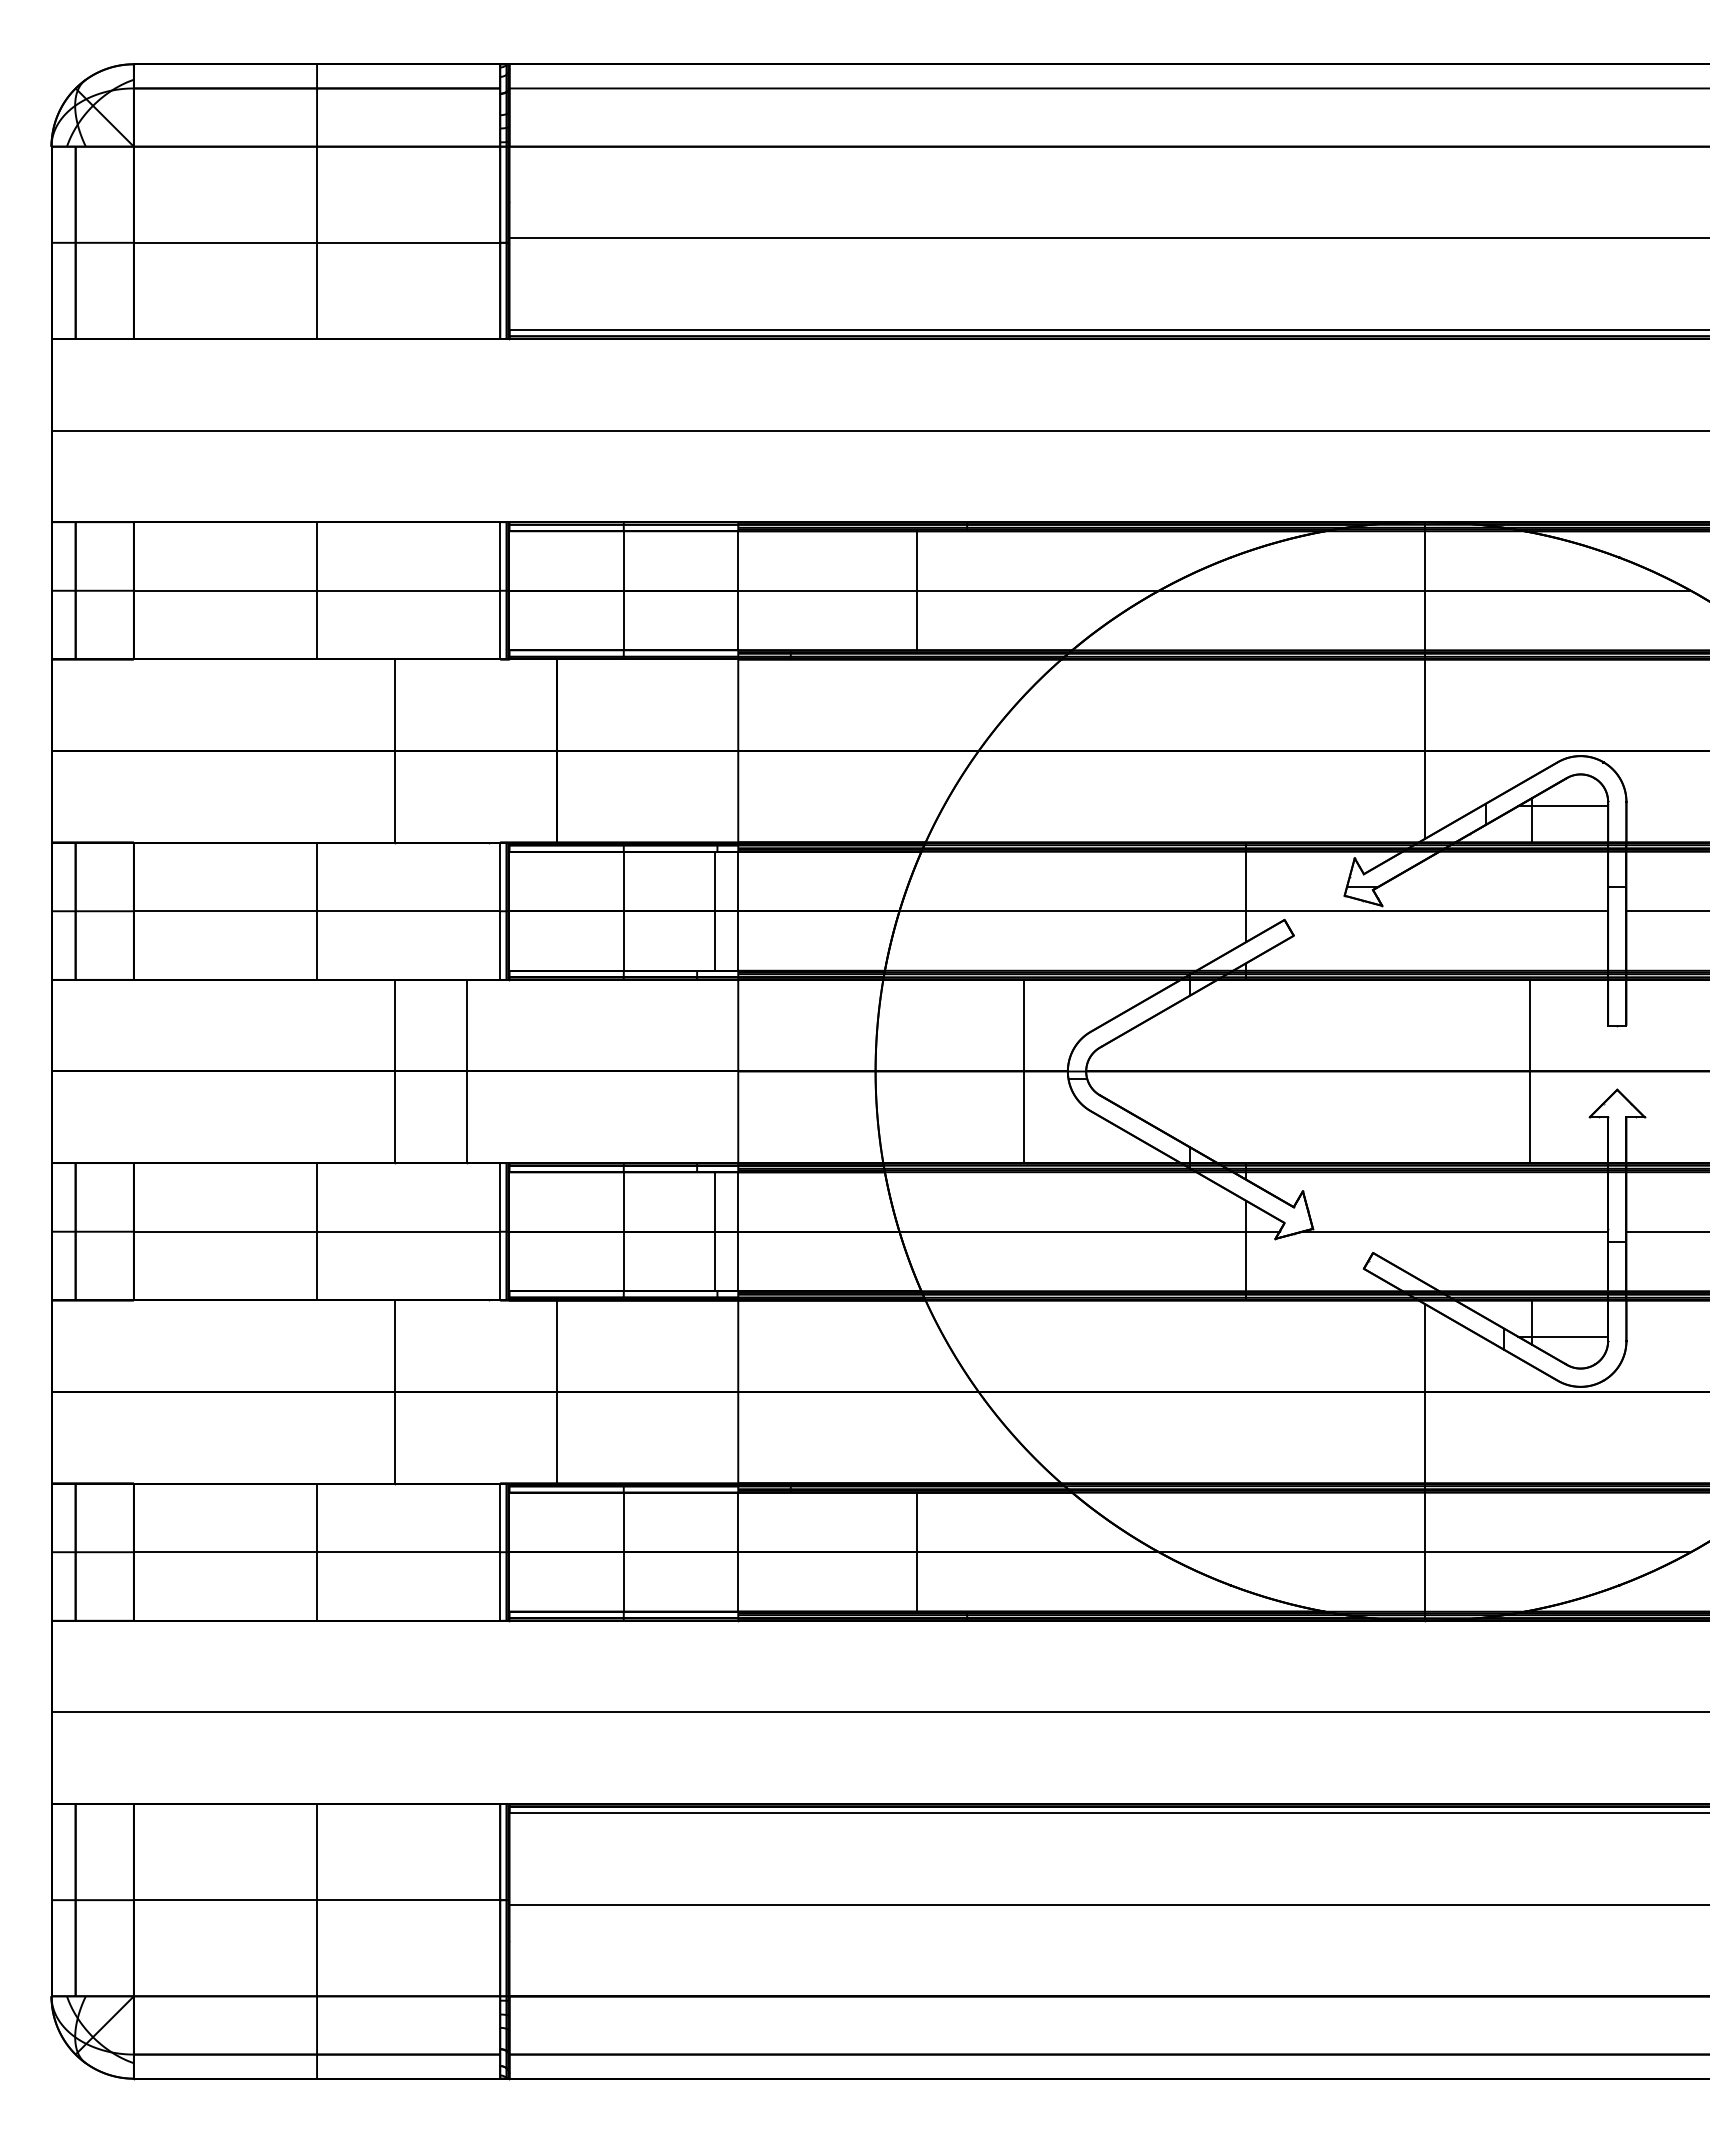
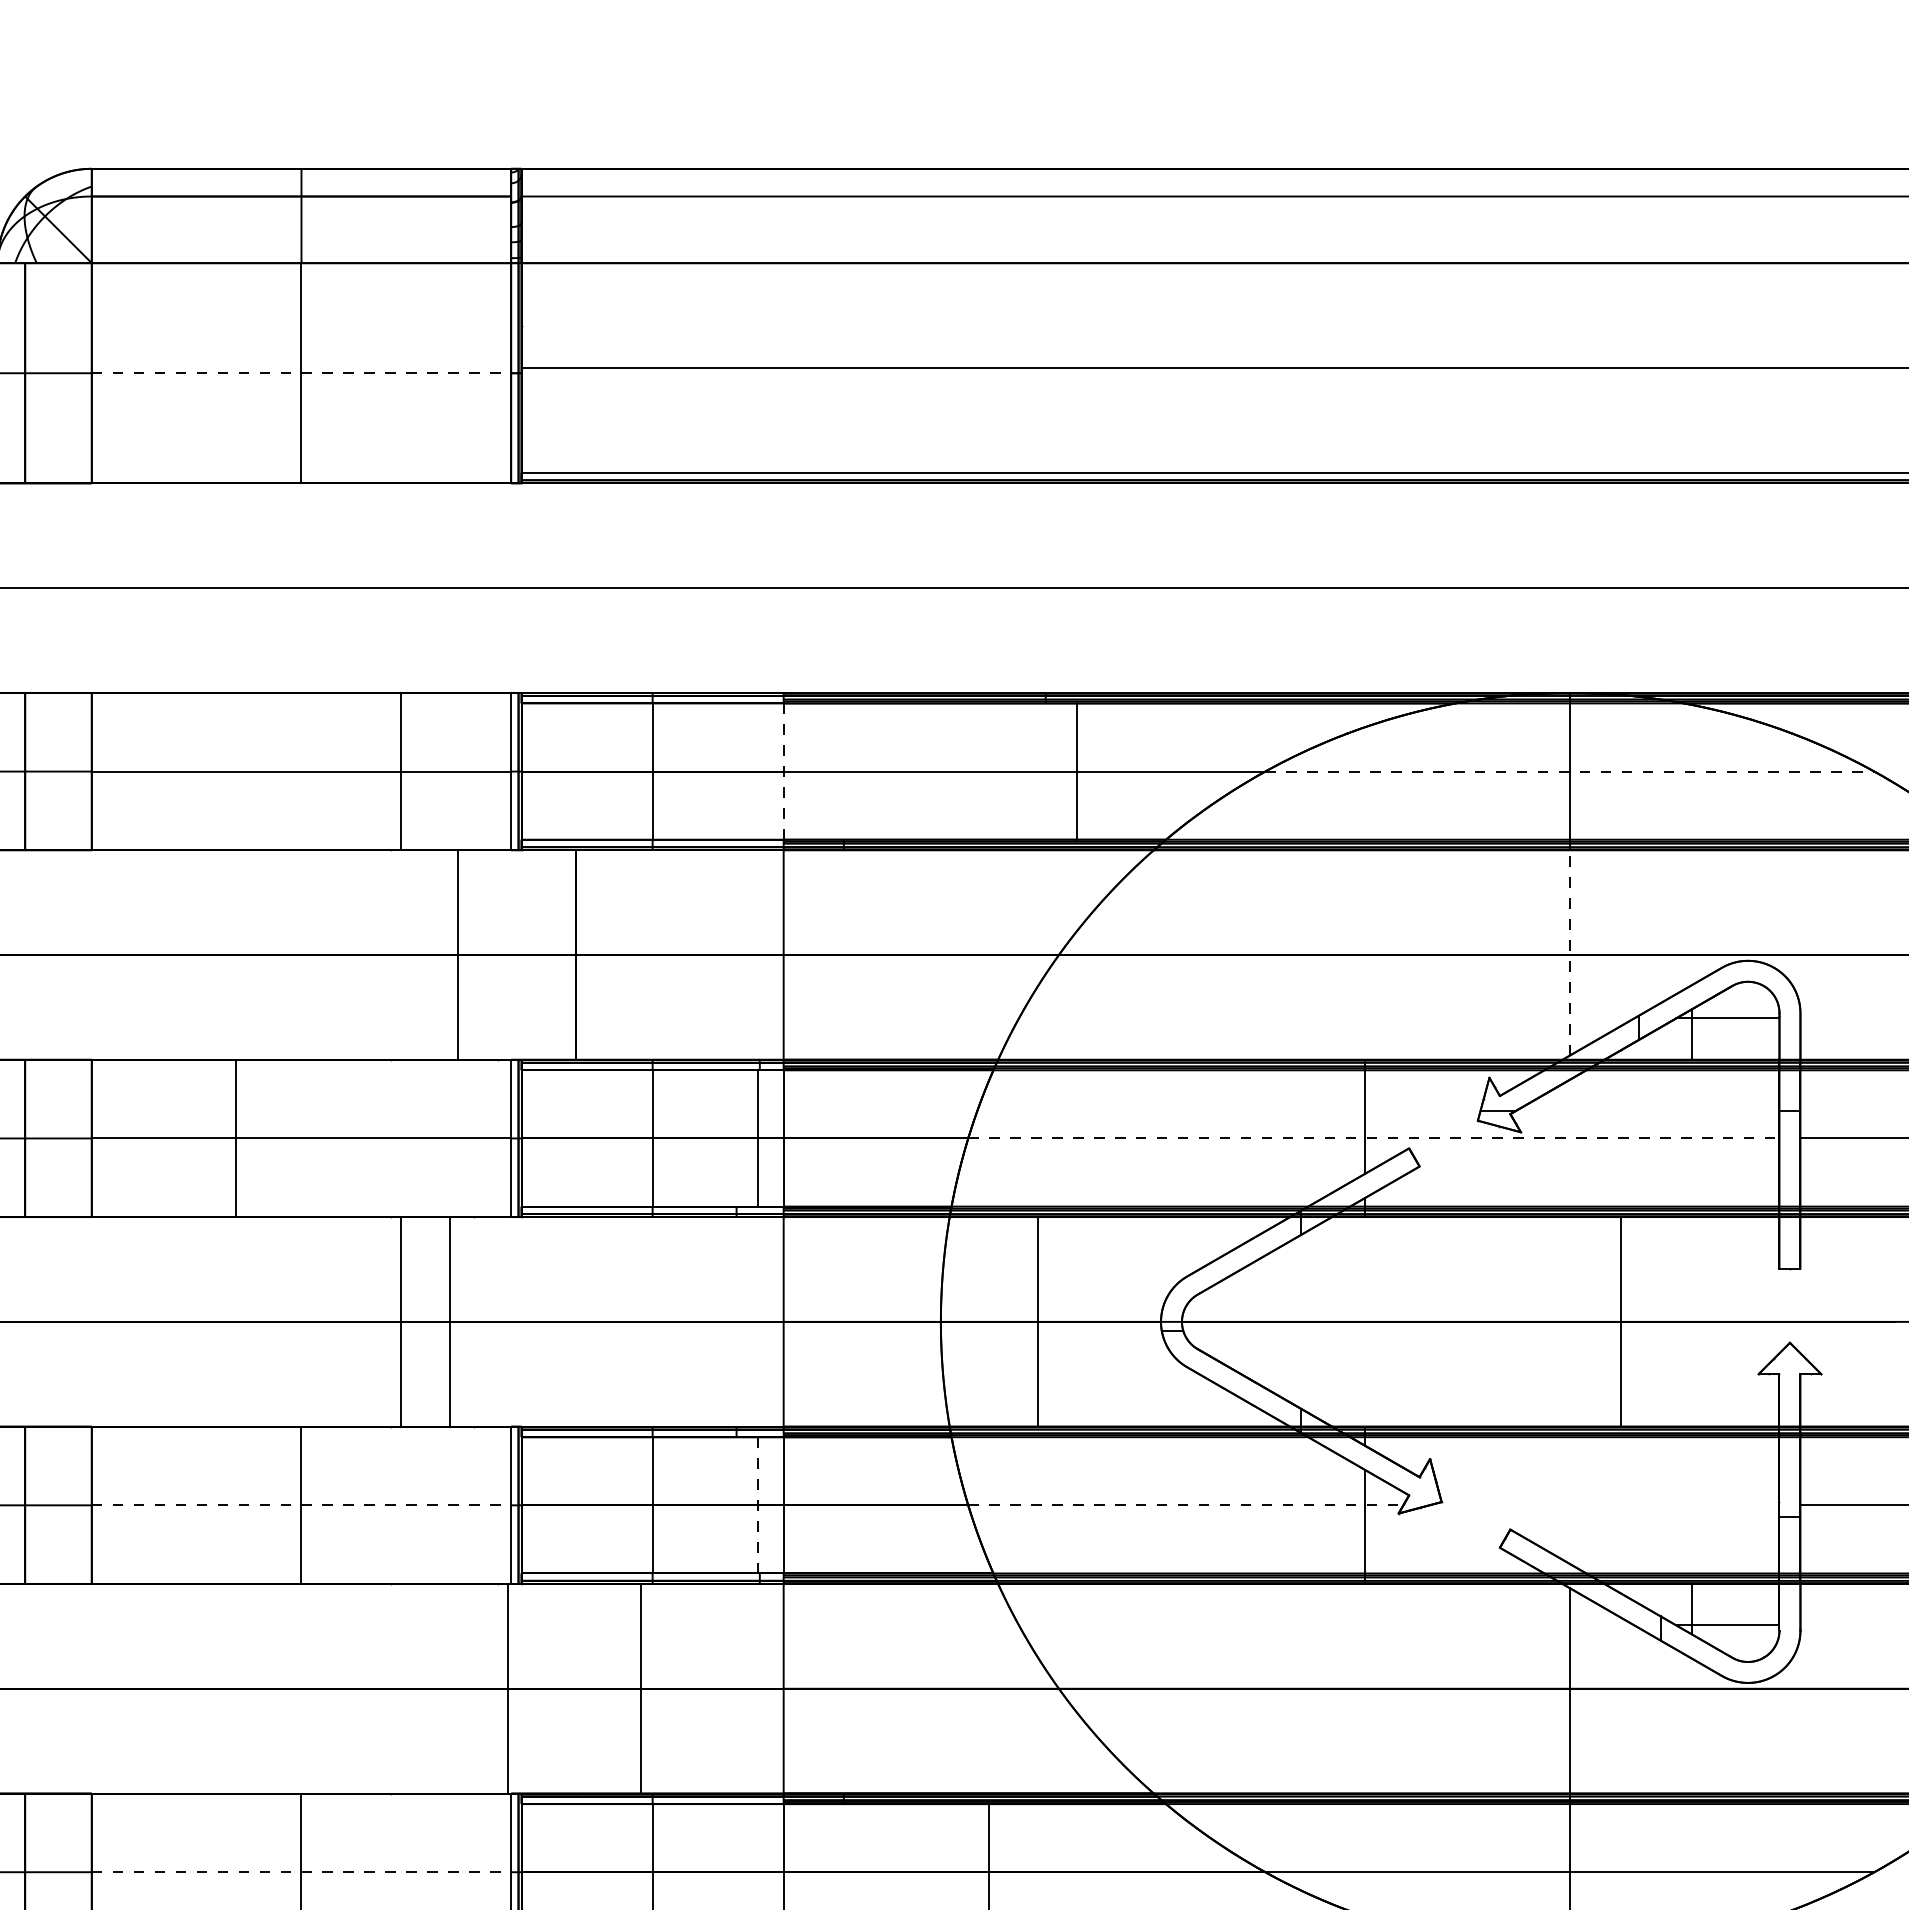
line: (317, 242) -> (301, 372), solid -> dashed
line: (317, 590) -> (401, 771), moved
line: (738, 590) -> (783, 771), solid -> dashed
line: (917, 590) -> (1077, 771), moved
line: (1424, 590) -> (1569, 771), solid -> dashed
line: (1424, 749) -> (1569, 953), solid -> dashed
line: (394, 750) -> (457, 954), moved
line: (317, 910) -> (236, 1137), moved
line: (1254, 911) -> (1374, 1138), solid -> dashed
line: (394, 1071) -> (449, 1321), moved
line: (467, 1071) -> (401, 1321), moved
line: (1024, 1071) -> (1038, 1321), moved
line: (1530, 1071) -> (1620, 1321), moved
line: (317, 1231) -> (301, 1505), solid -> dashed
line: (715, 1231) -> (757, 1505), solid -> dashed
line: (1090, 1231) -> (1186, 1505), solid -> dashed
line: (1455, 1231) -> (1604, 1505), removed
line: (394, 1391) -> (508, 1688), moved
line: (556, 1391) -> (640, 1688), moved
line: (317, 1552) -> (301, 1872), solid -> dashed

